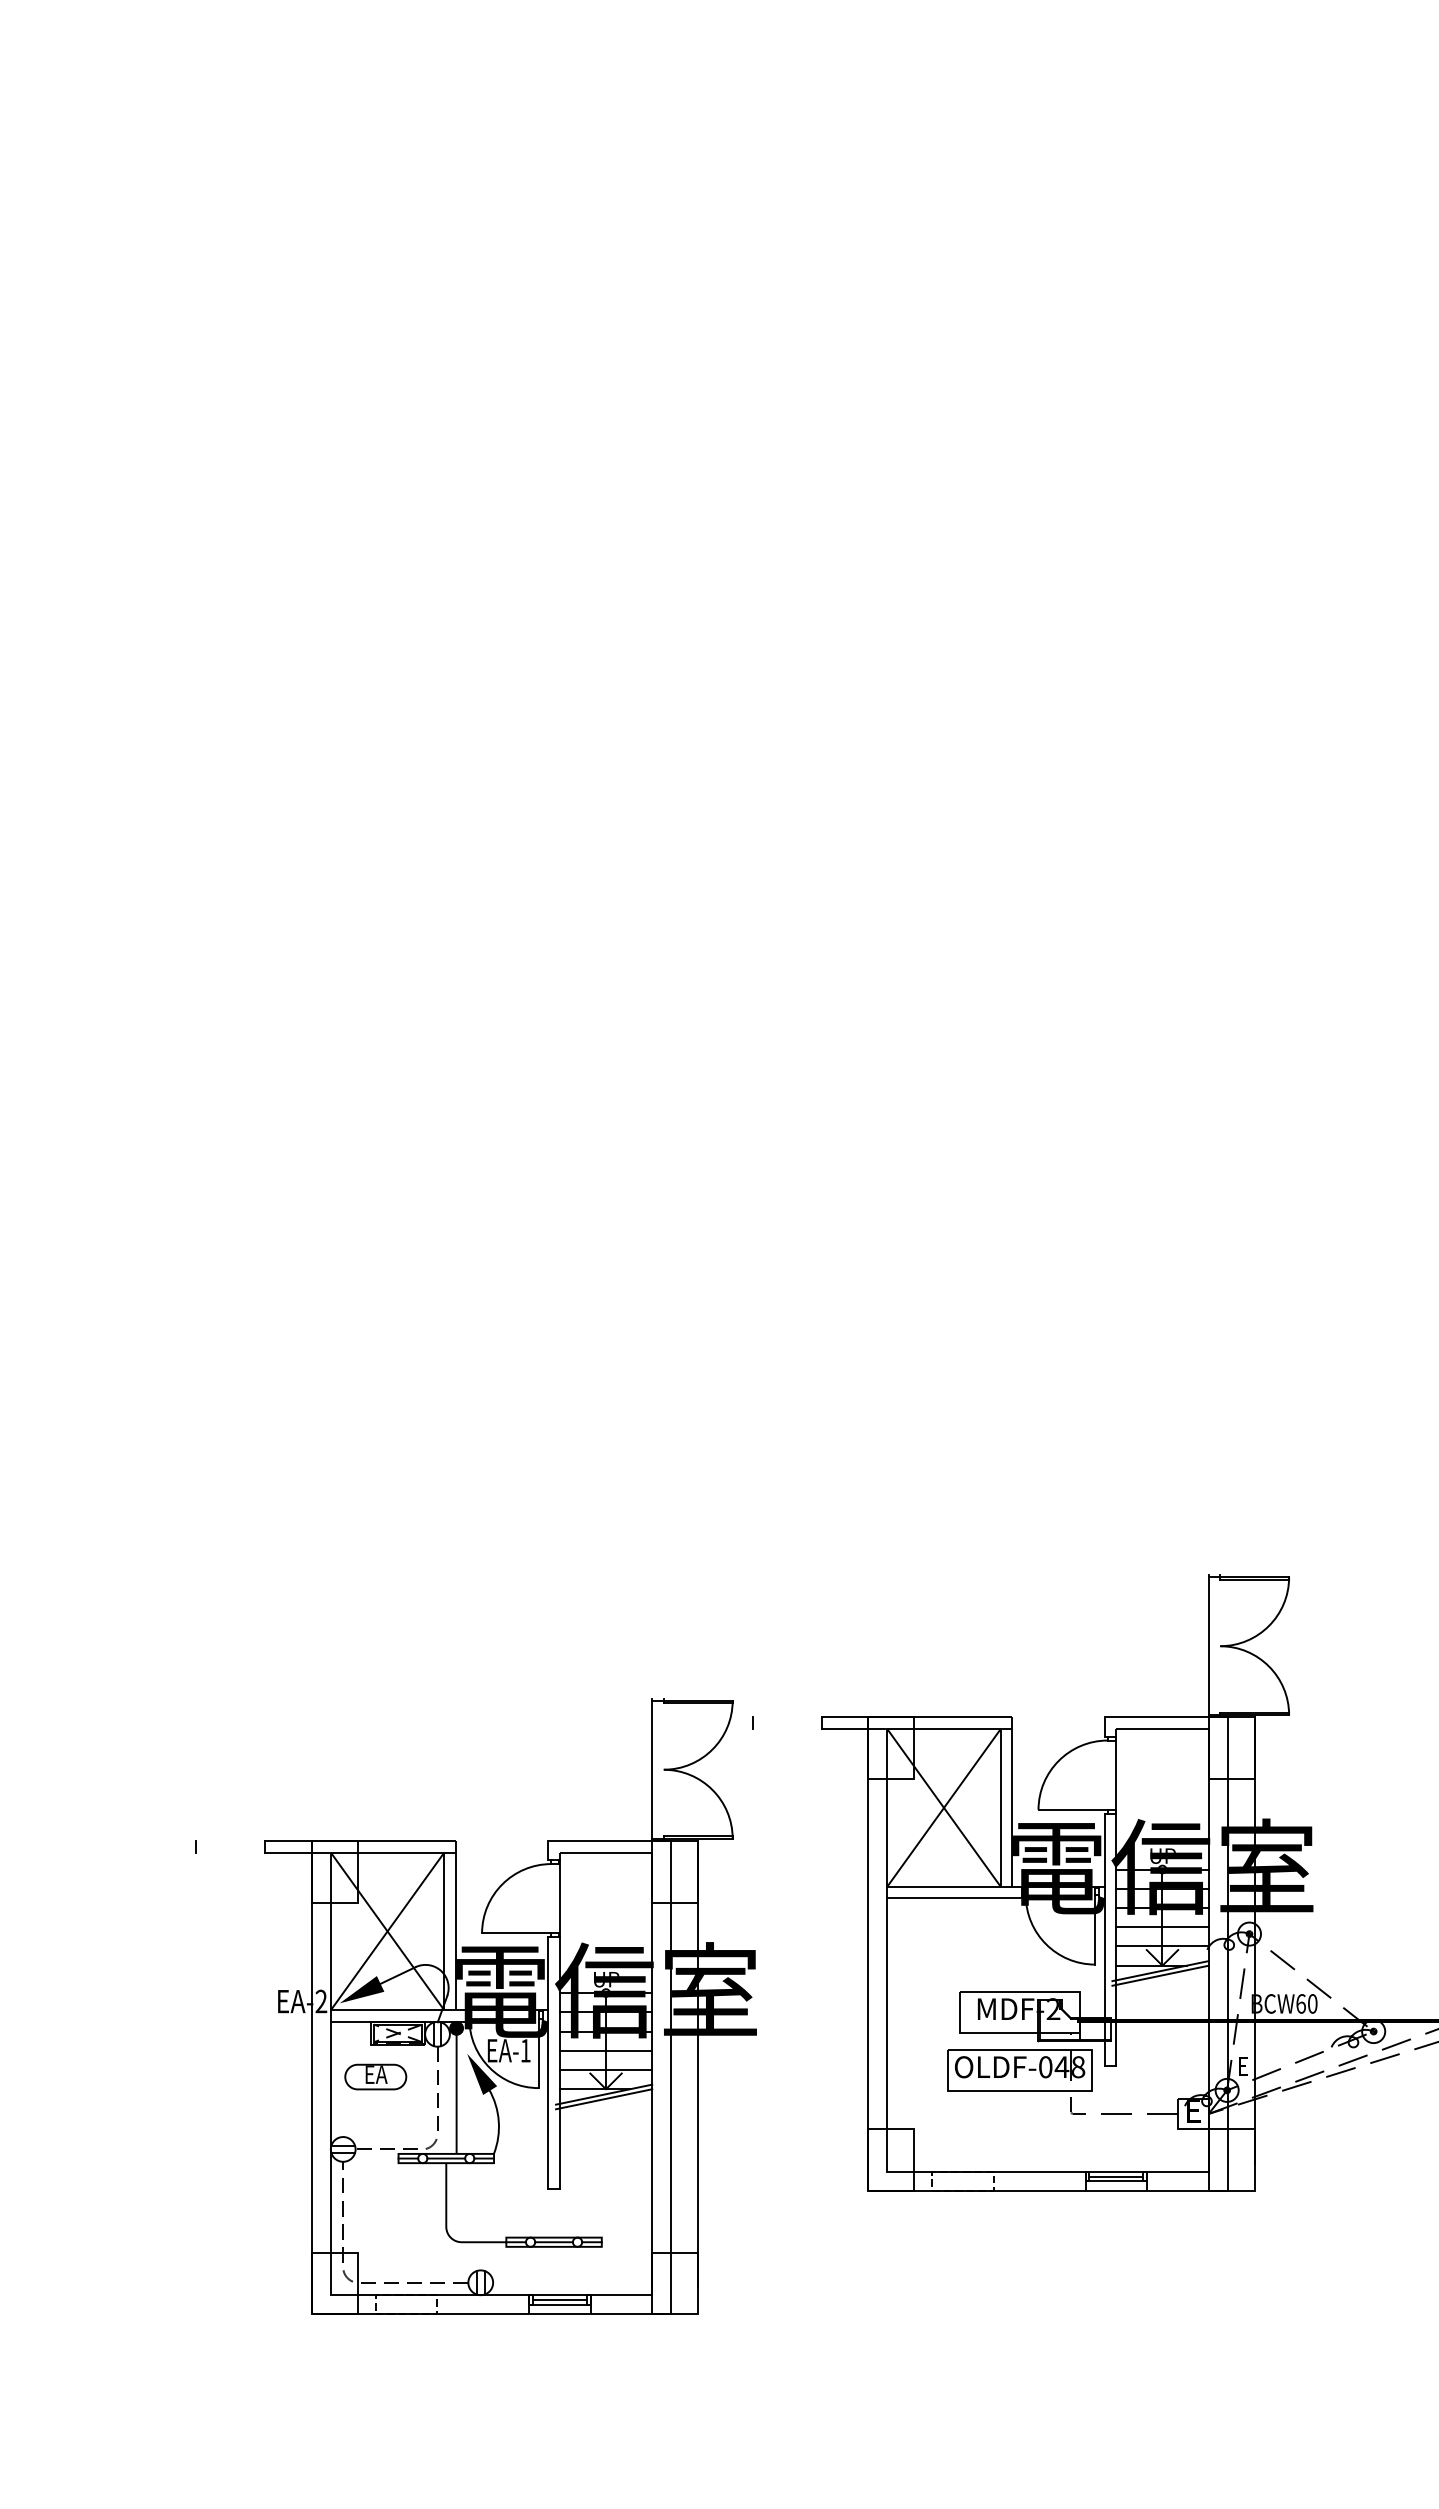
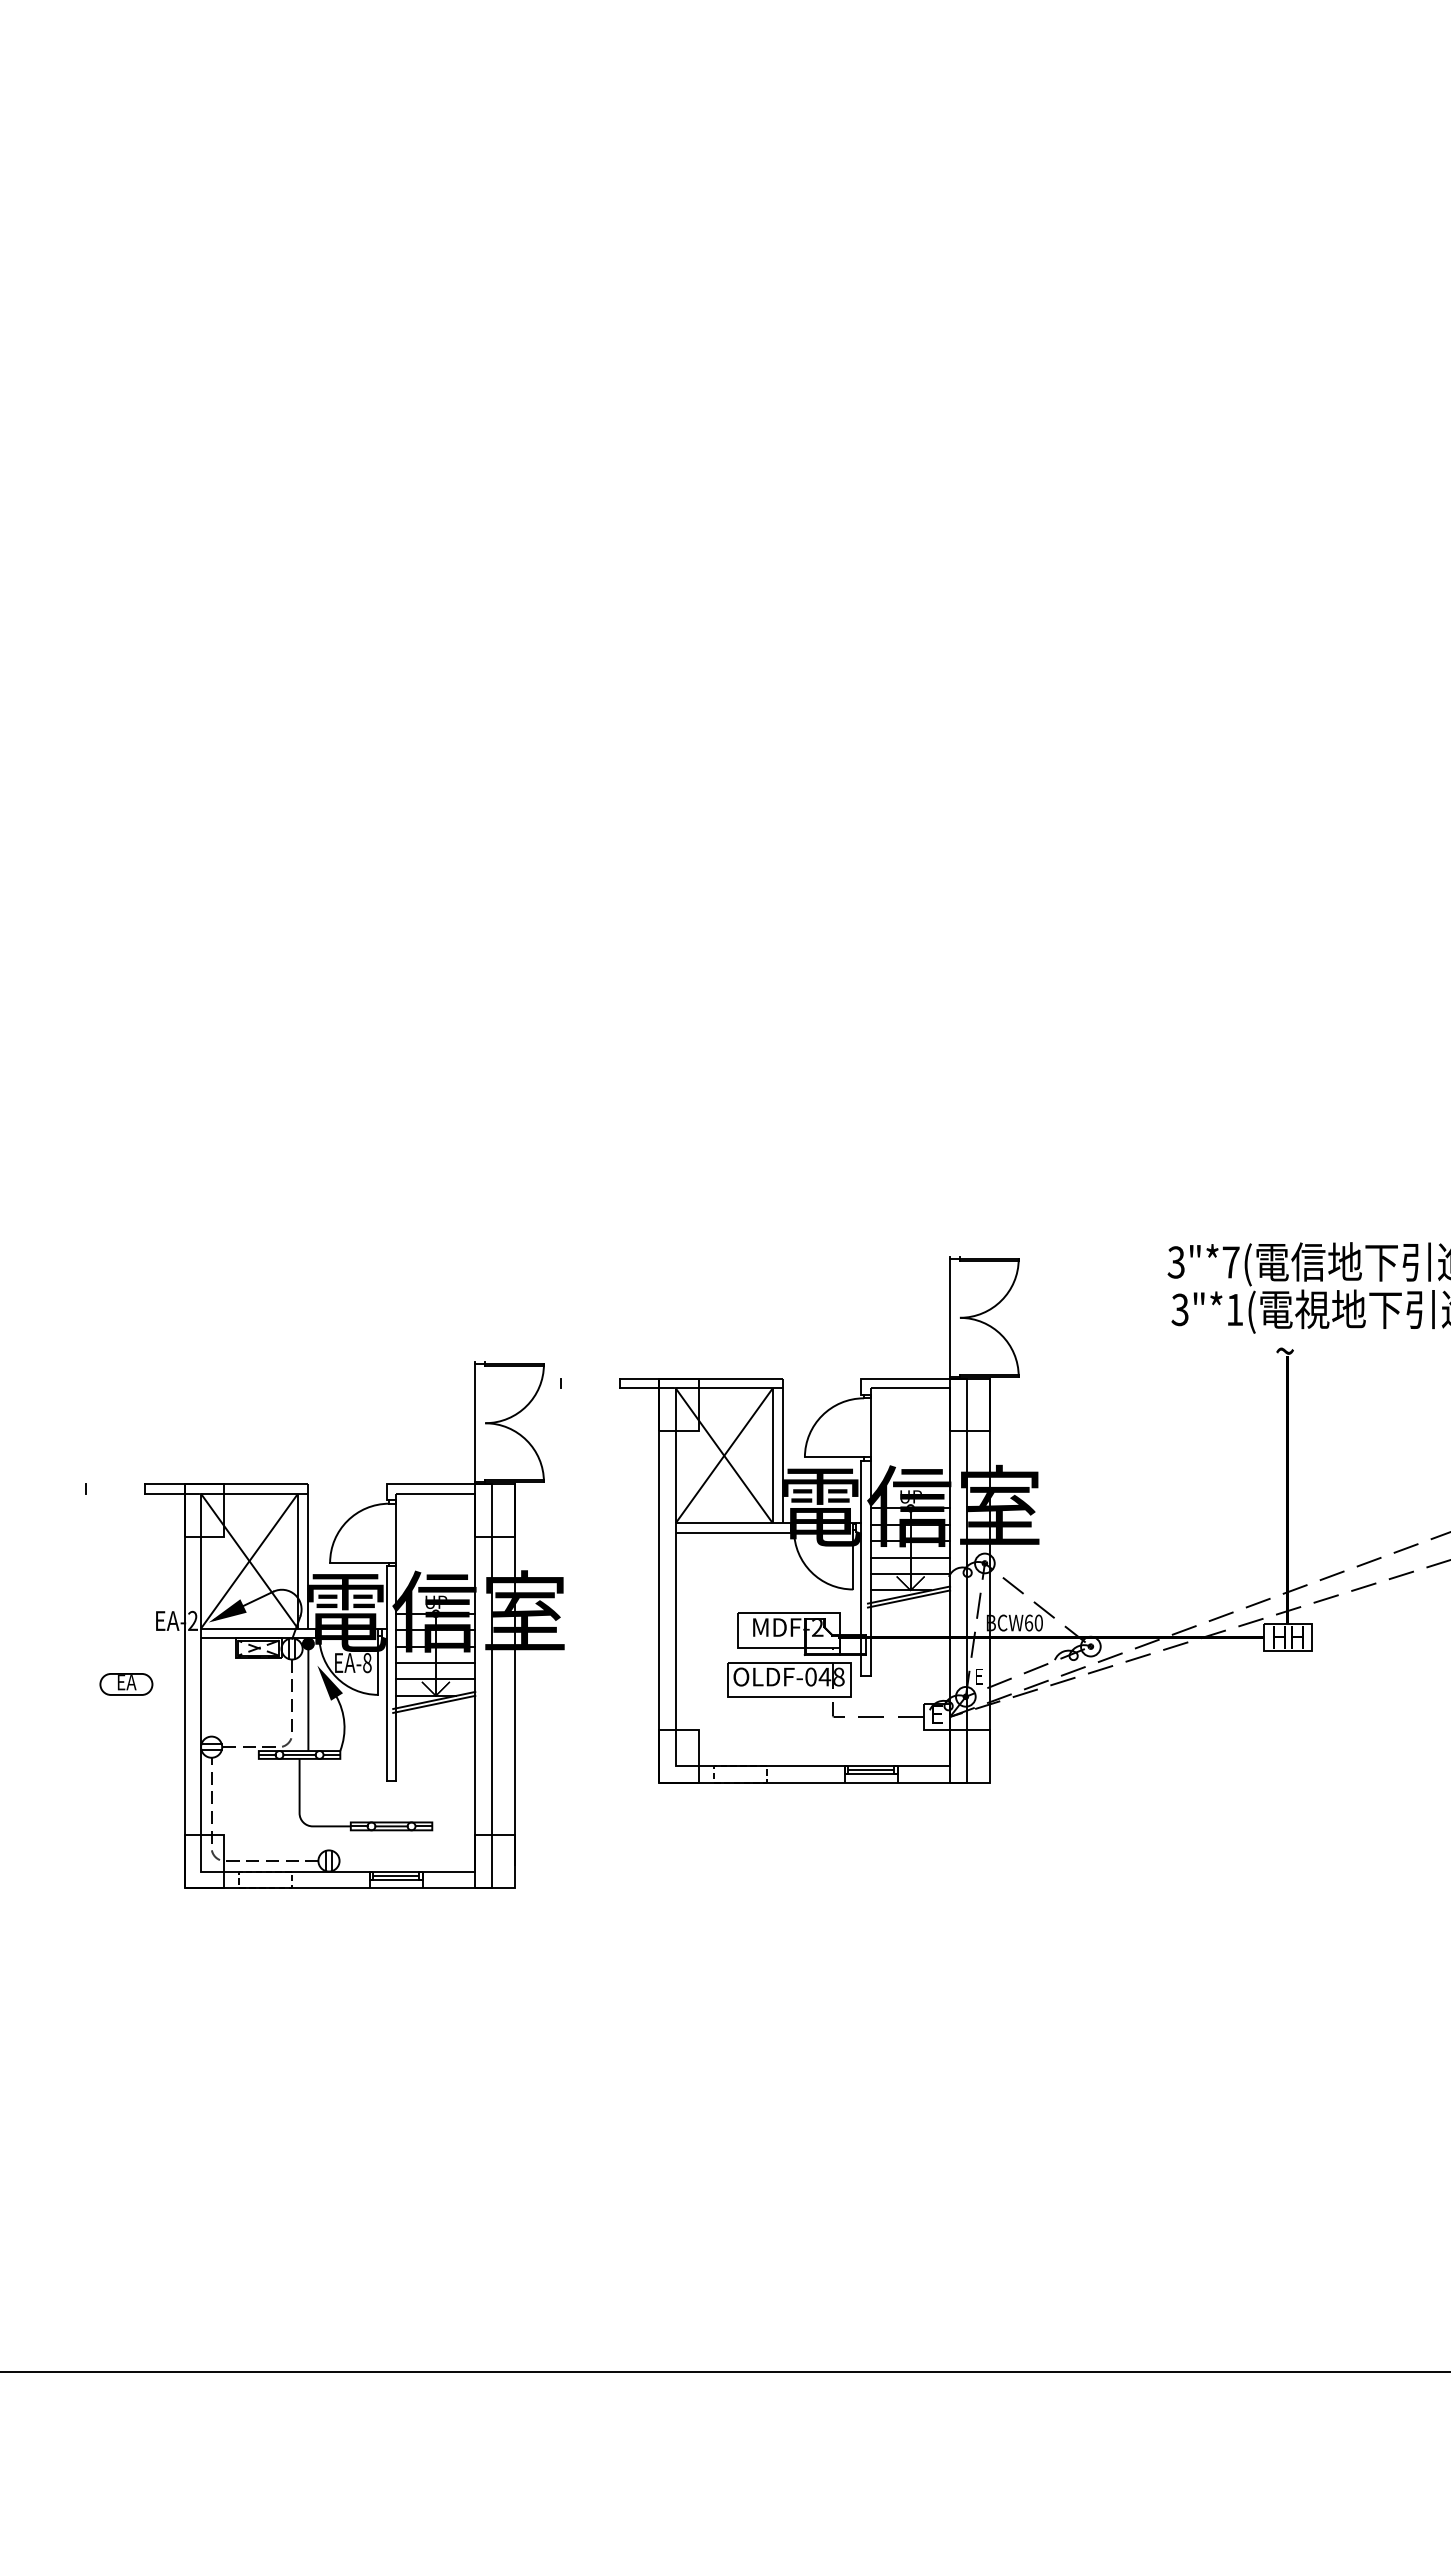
text: (525, 2051) -> (367, 1663), EA-1 -> EA-8
part: (375, 2077) -> (126, 1684), moved

